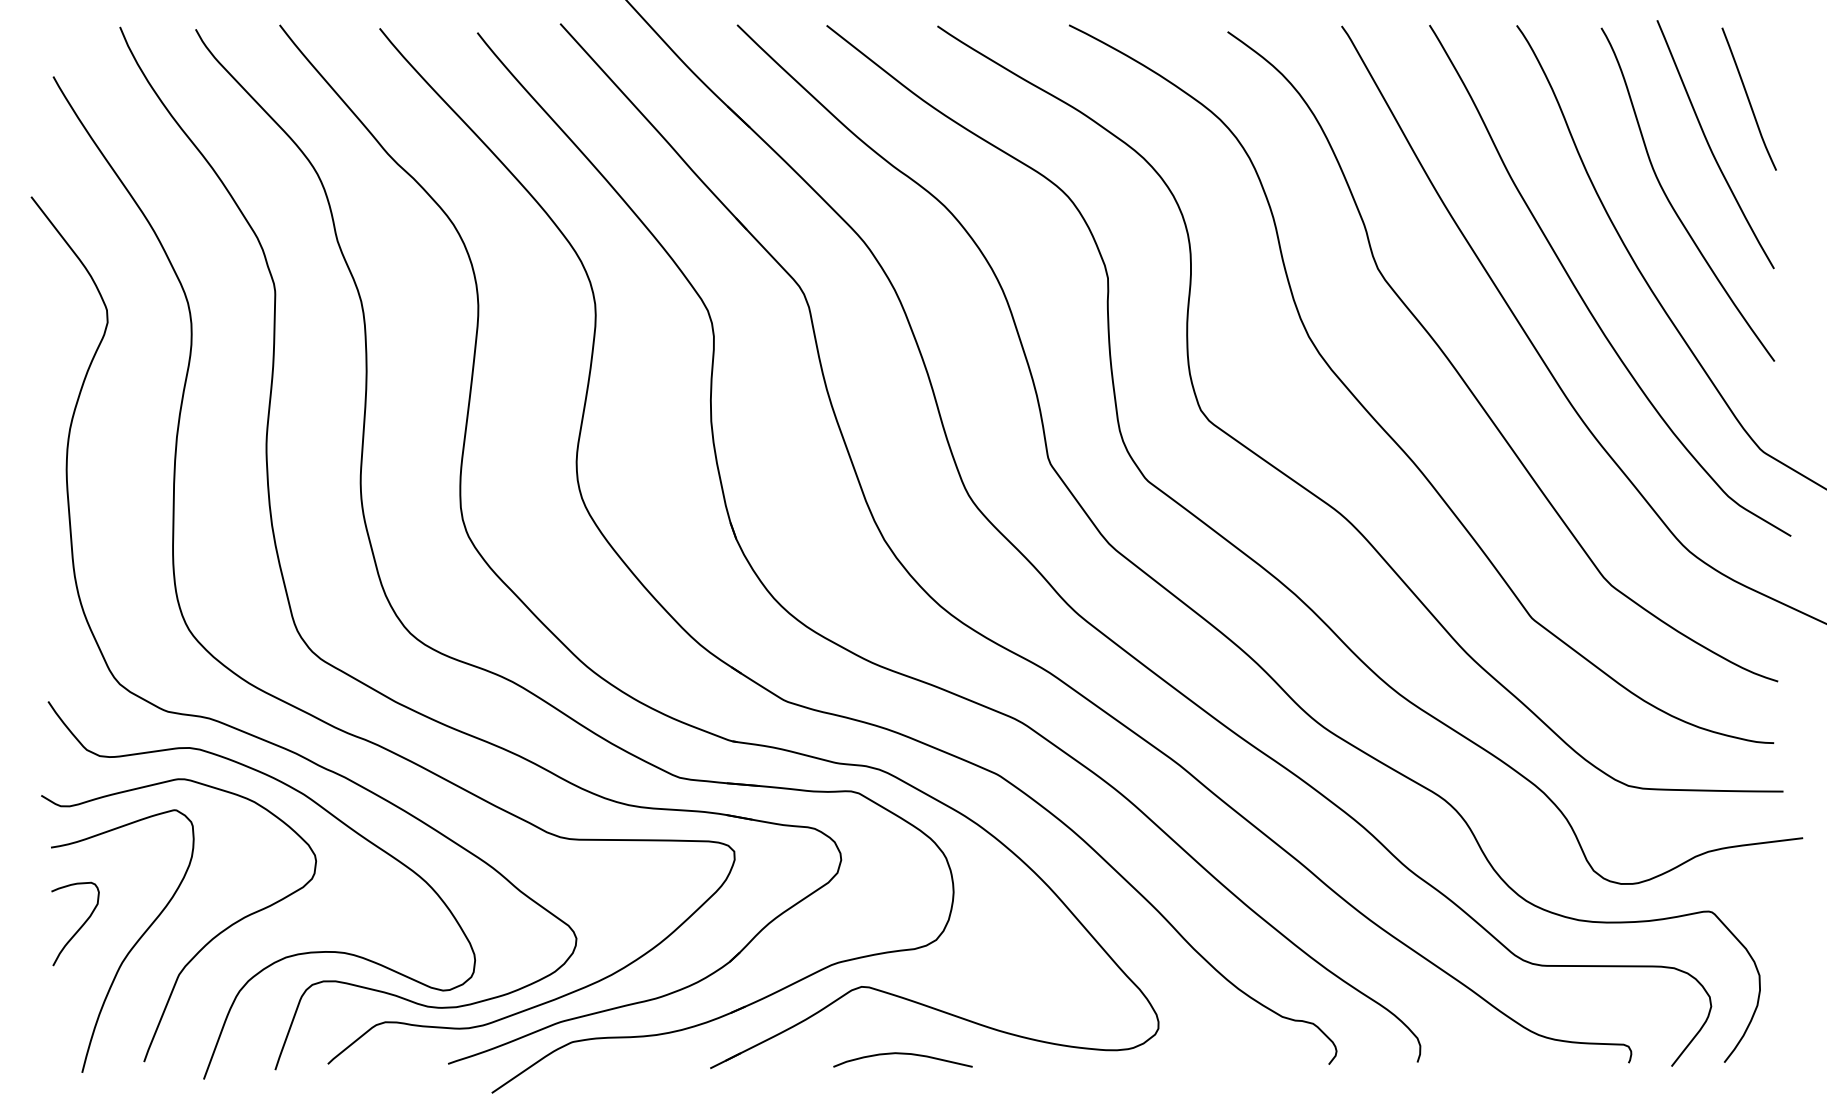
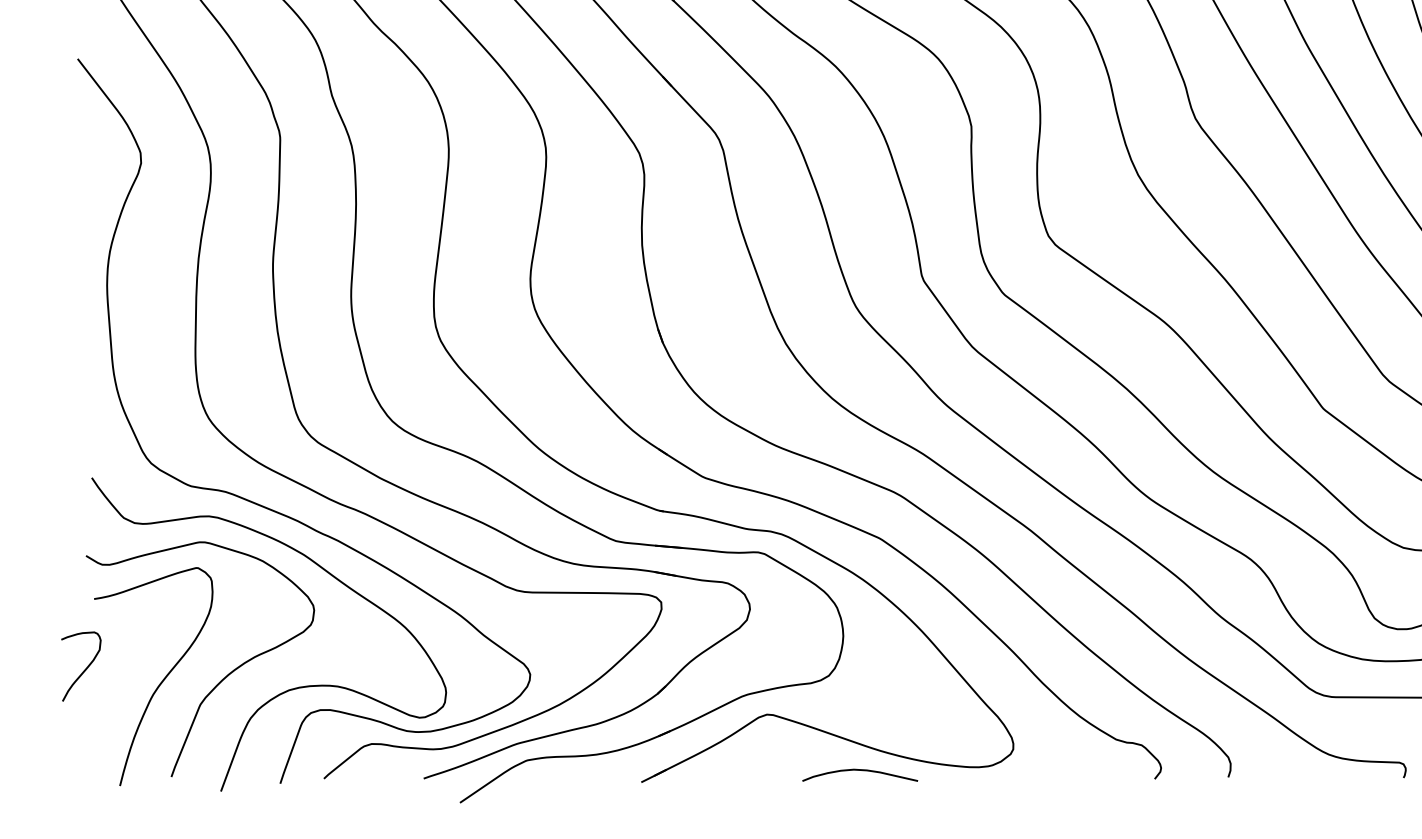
curve: (79, 927) -> (84, 669), moved
curve: (902, 1054) -> (859, 770), moved

